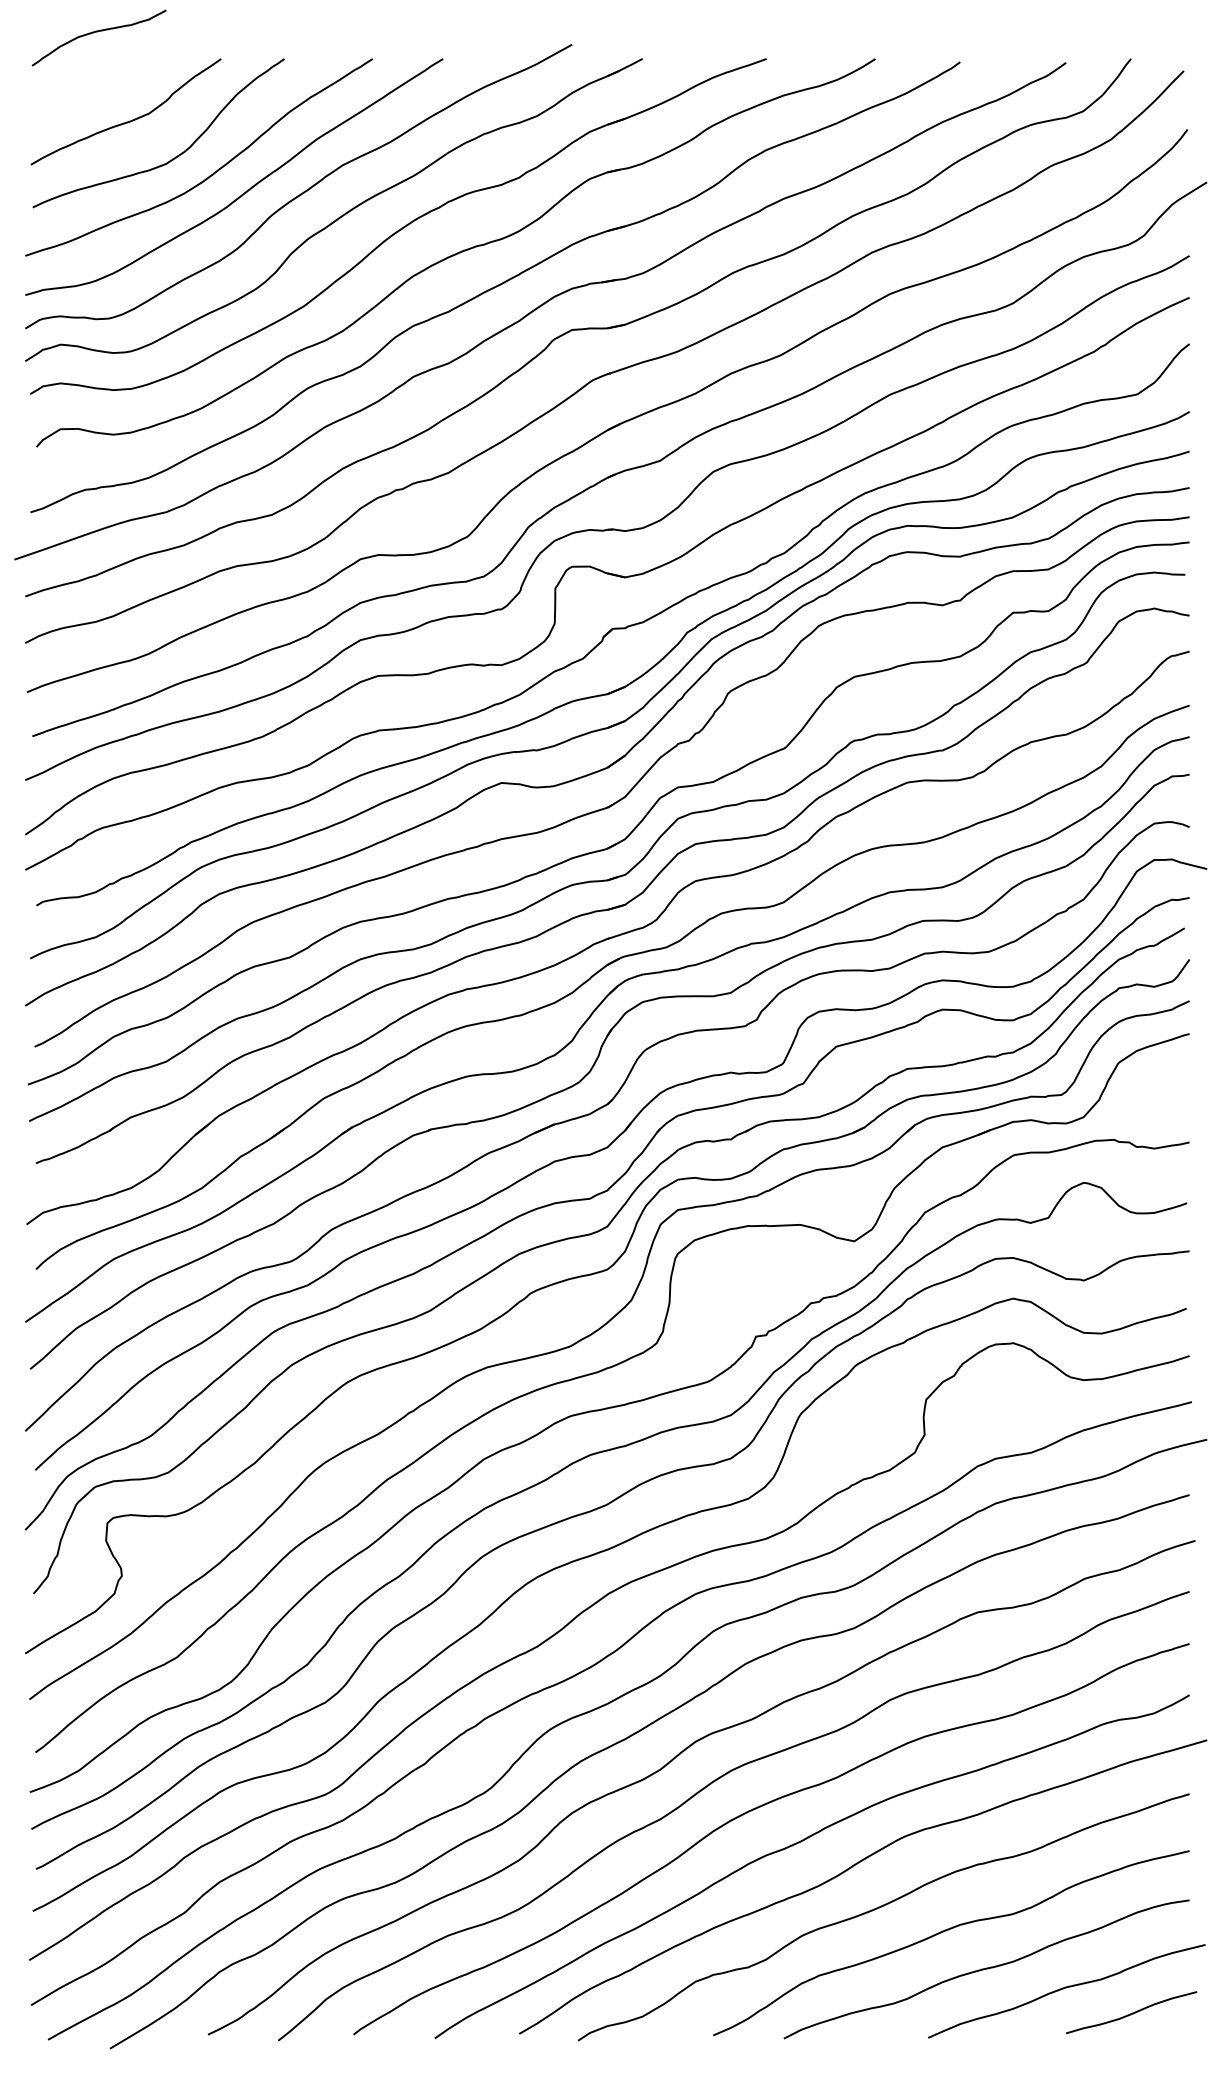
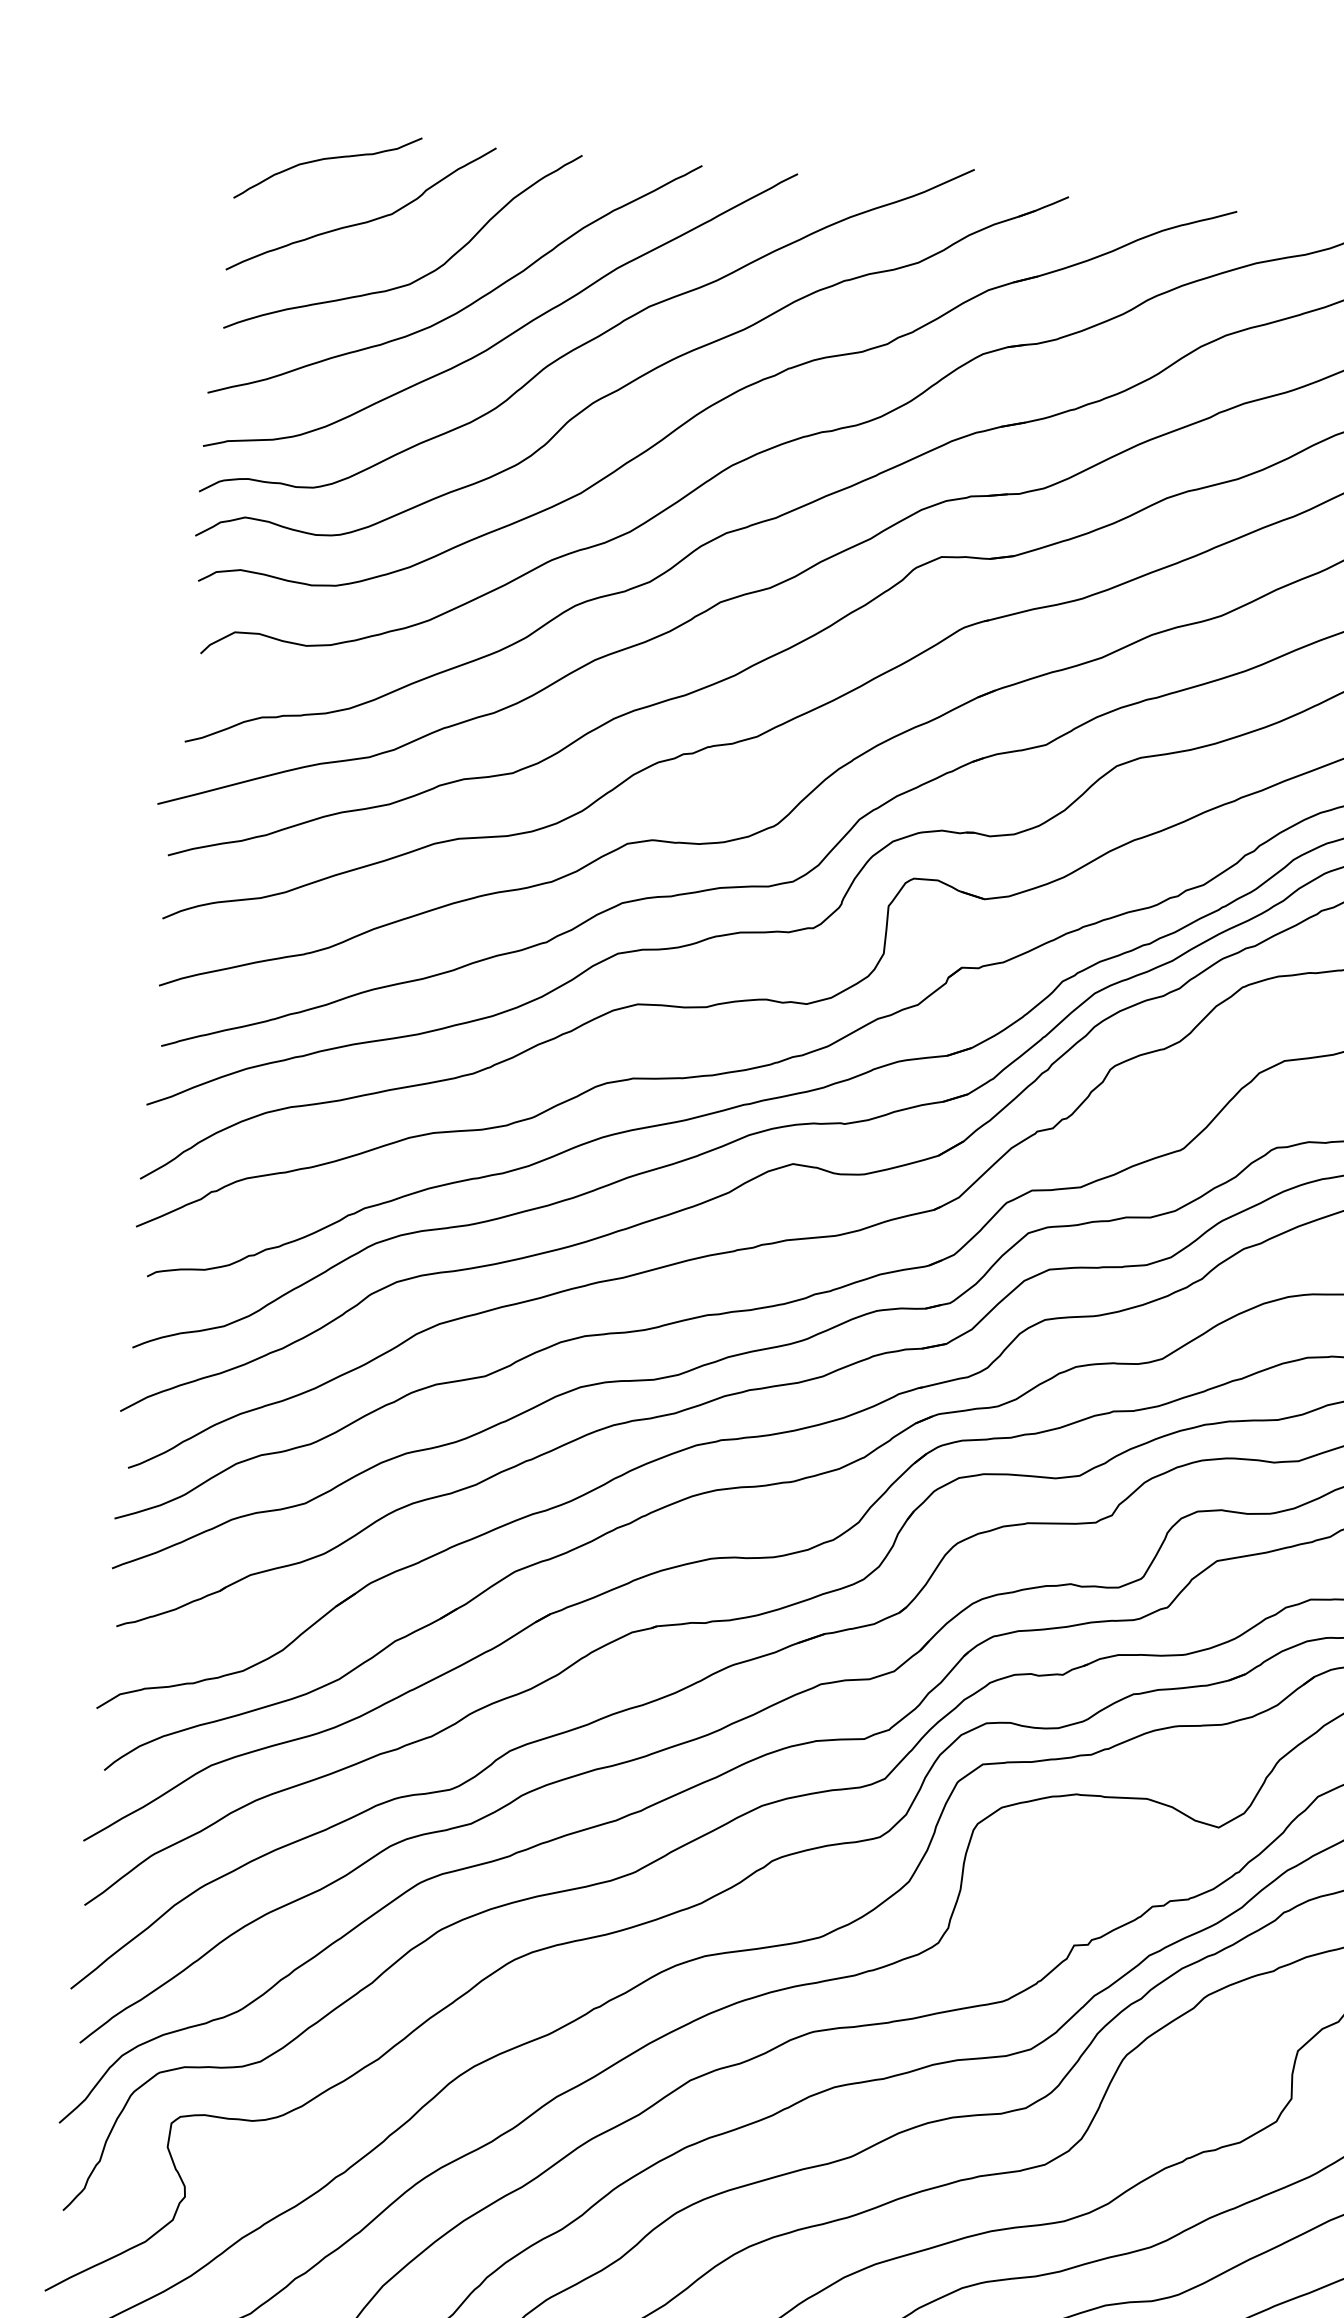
curve: (97, 32) -> (326, 160), moved

